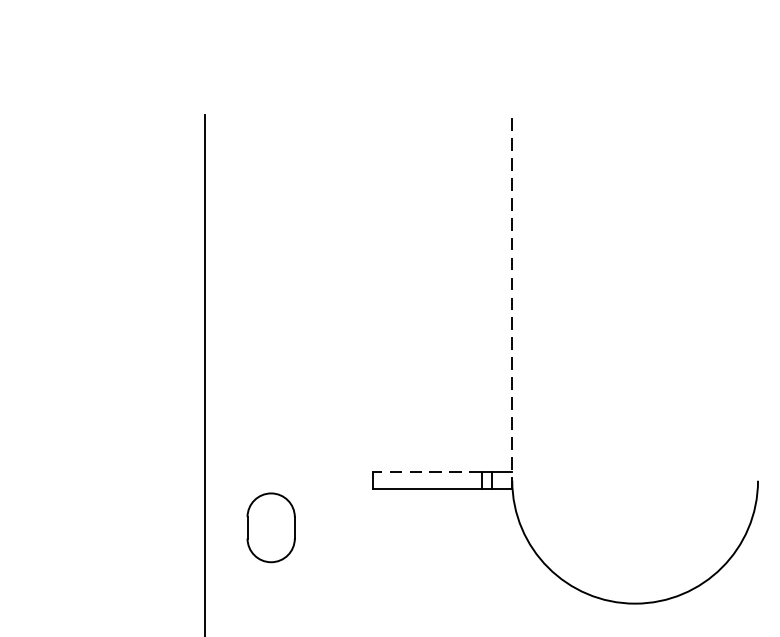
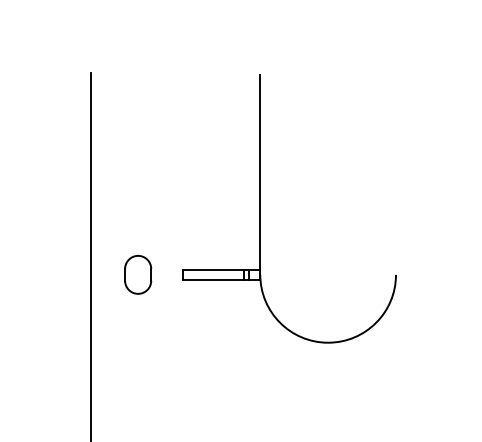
line: (512, 298) -> (260, 174), dashed -> solid
line: (425, 472) -> (212, 270), dashed -> solid
part: (271, 527) -> (138, 274), moved

